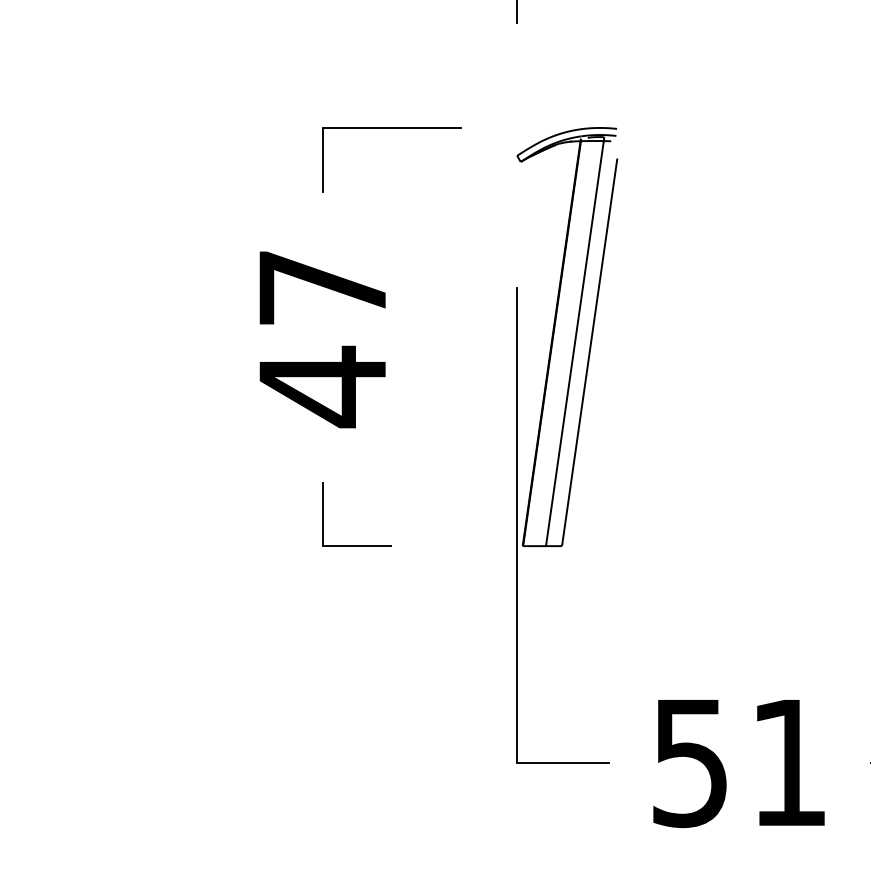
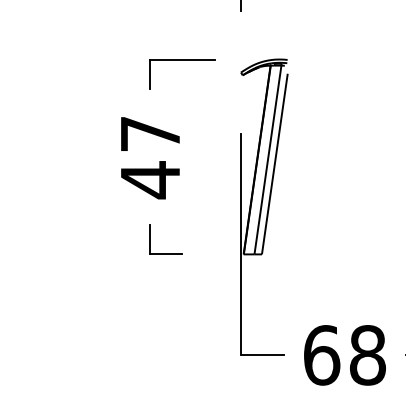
text: (739, 763) -> (344, 355), 51 -> 68

